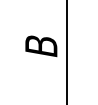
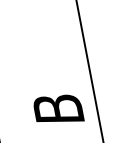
text: (41, 45) -> (58, 108), moved

